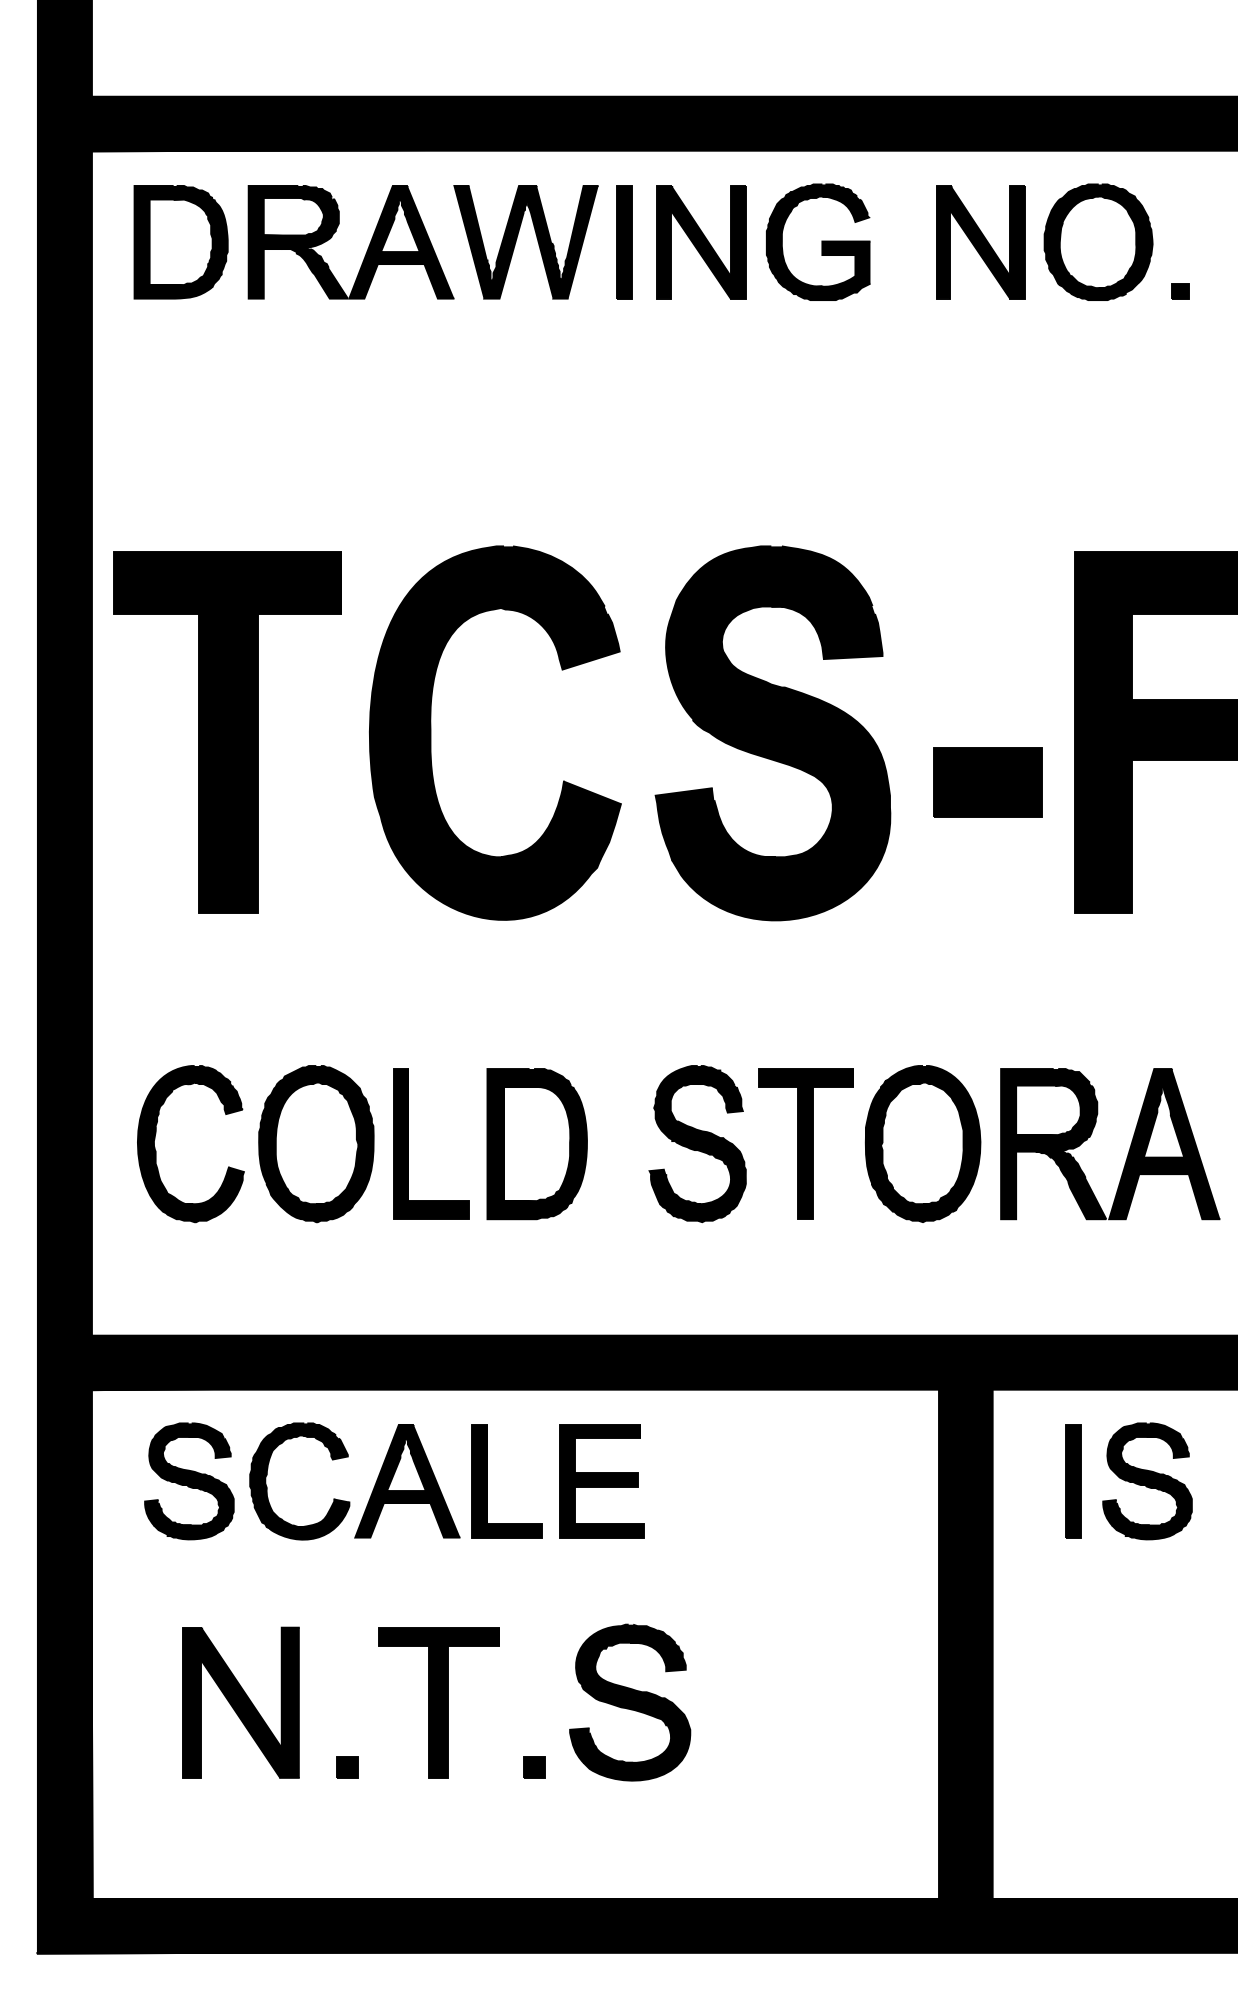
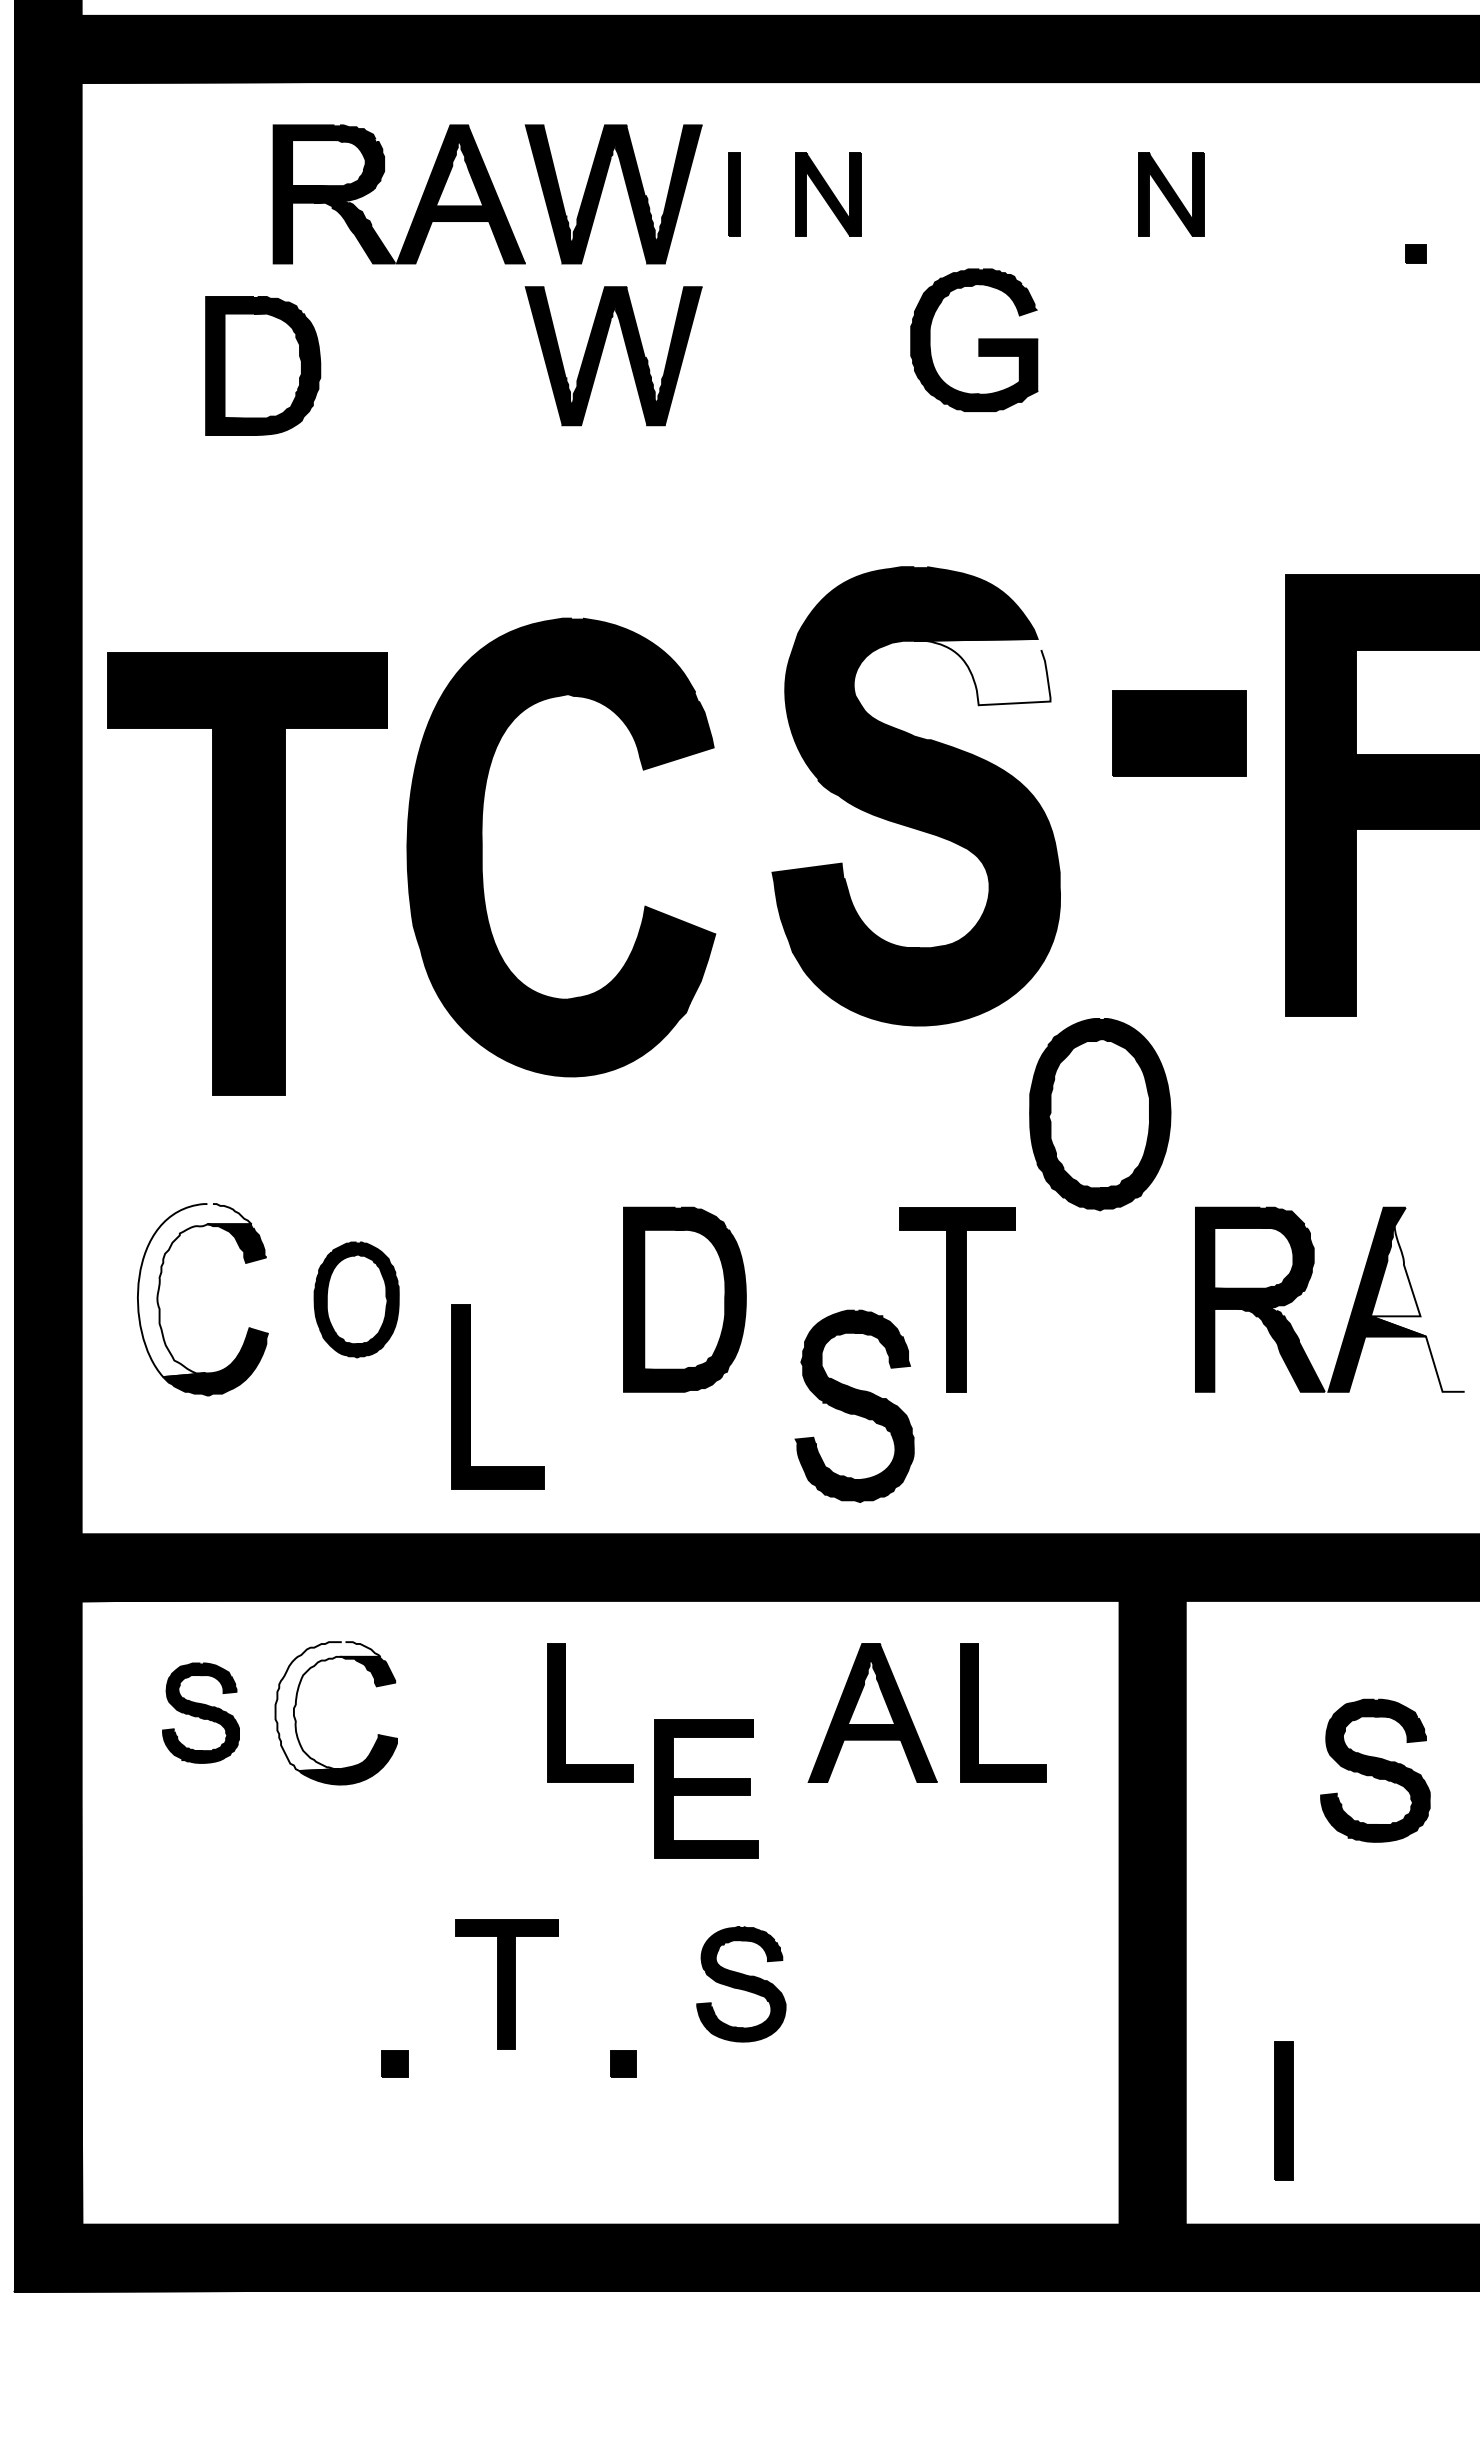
part: (818, 241) -> (974, 339), moved
part: (1098, 241) -> (1315, 193), removed
part: (180, 242) -> (262, 366), moved
part: (624, 242) -> (734, 194), size x0.6
part: (701, 242) -> (828, 194), size x0.6
part: (980, 242) -> (1170, 194), size x0.6
part: (517, 371) -> (603, 352), added
fill: (826, 631) -> (981, 671), removed
part: (227, 732) -> (247, 873), moved
part: (431, 732) -> (483, 846), moved
part: (987, 782) -> (1179, 733), moved
fill: (184, 1136) -> (194, 1290), removed
part: (408, 1143) -> (469, 1395), moved
part: (922, 1143) -> (1099, 1113), moved
part: (316, 1144) -> (356, 1300), size x0.6
part: (536, 1144) -> (684, 1300), moved
part: (697, 1144) -> (854, 1406), moved
fill: (1181, 1144) -> (1417, 1300), removed
fill: (292, 1475) -> (327, 1705), removed
part: (189, 1481) -> (201, 1713), size x0.7
part: (407, 1481) -> (872, 1713), moved
part: (601, 1481) -> (706, 1789), moved
part: (824, 1481) -> (979, 1713), added
part: (1073, 1481) -> (1284, 2111), moved
part: (1147, 1481) -> (1375, 1770), moved
part: (240, 1702) -> (263, 1984), removed
part: (438, 1702) -> (506, 1984), size x0.7
part: (630, 1702) -> (741, 1984), size x0.6

